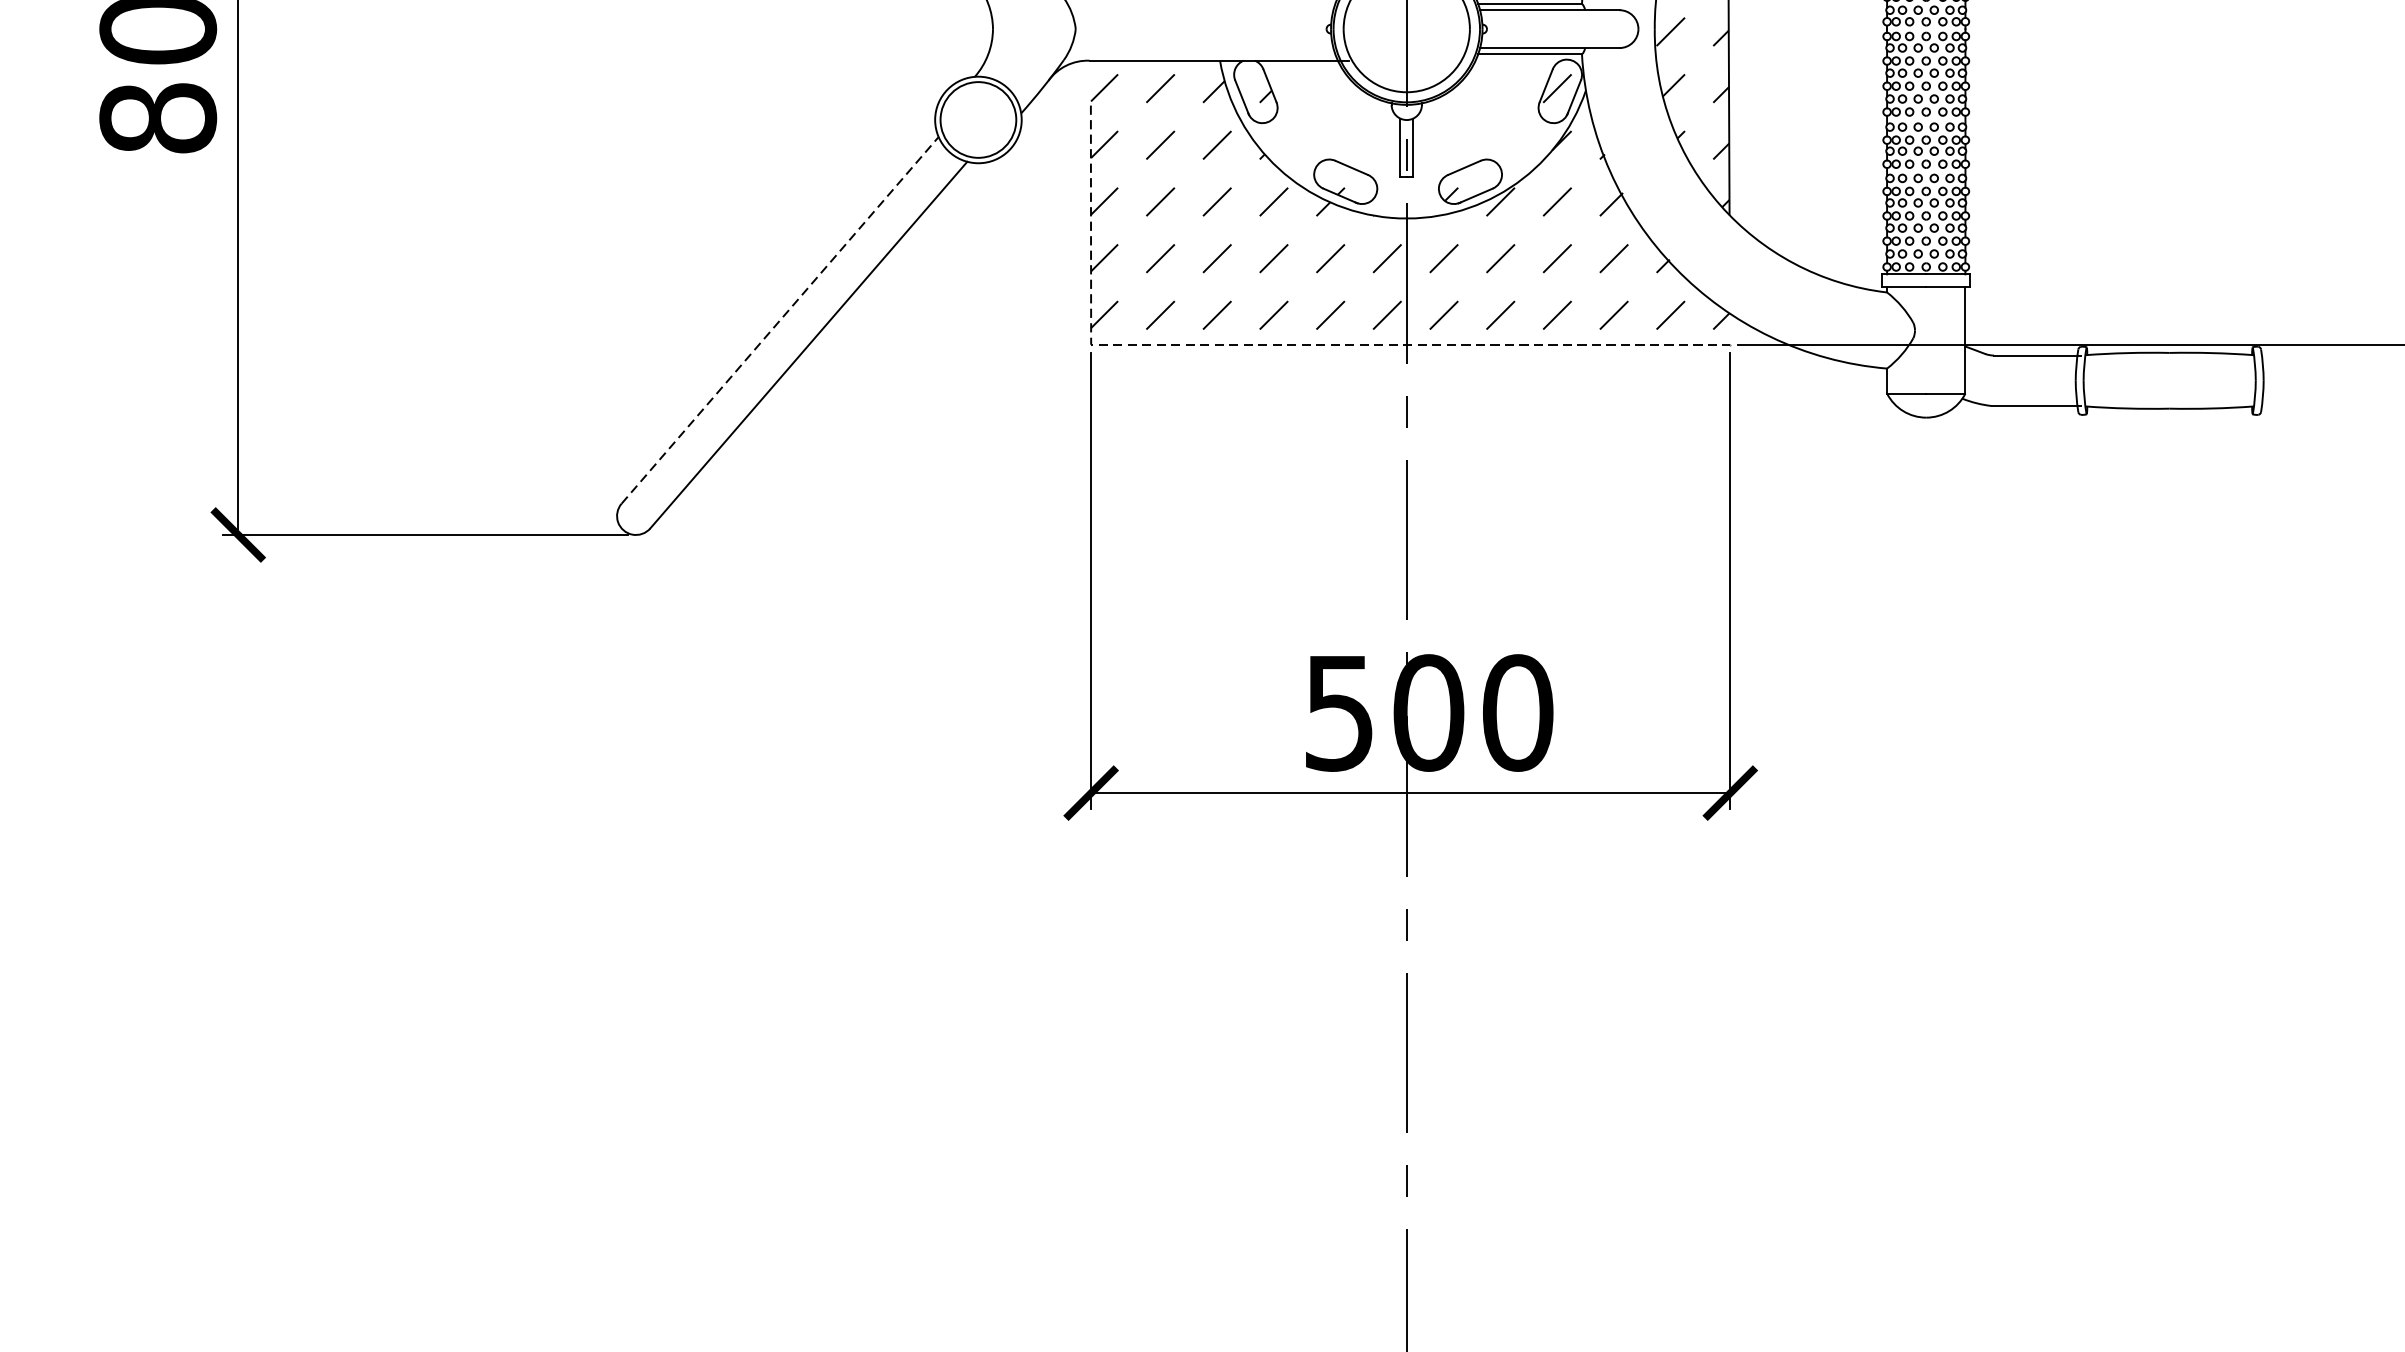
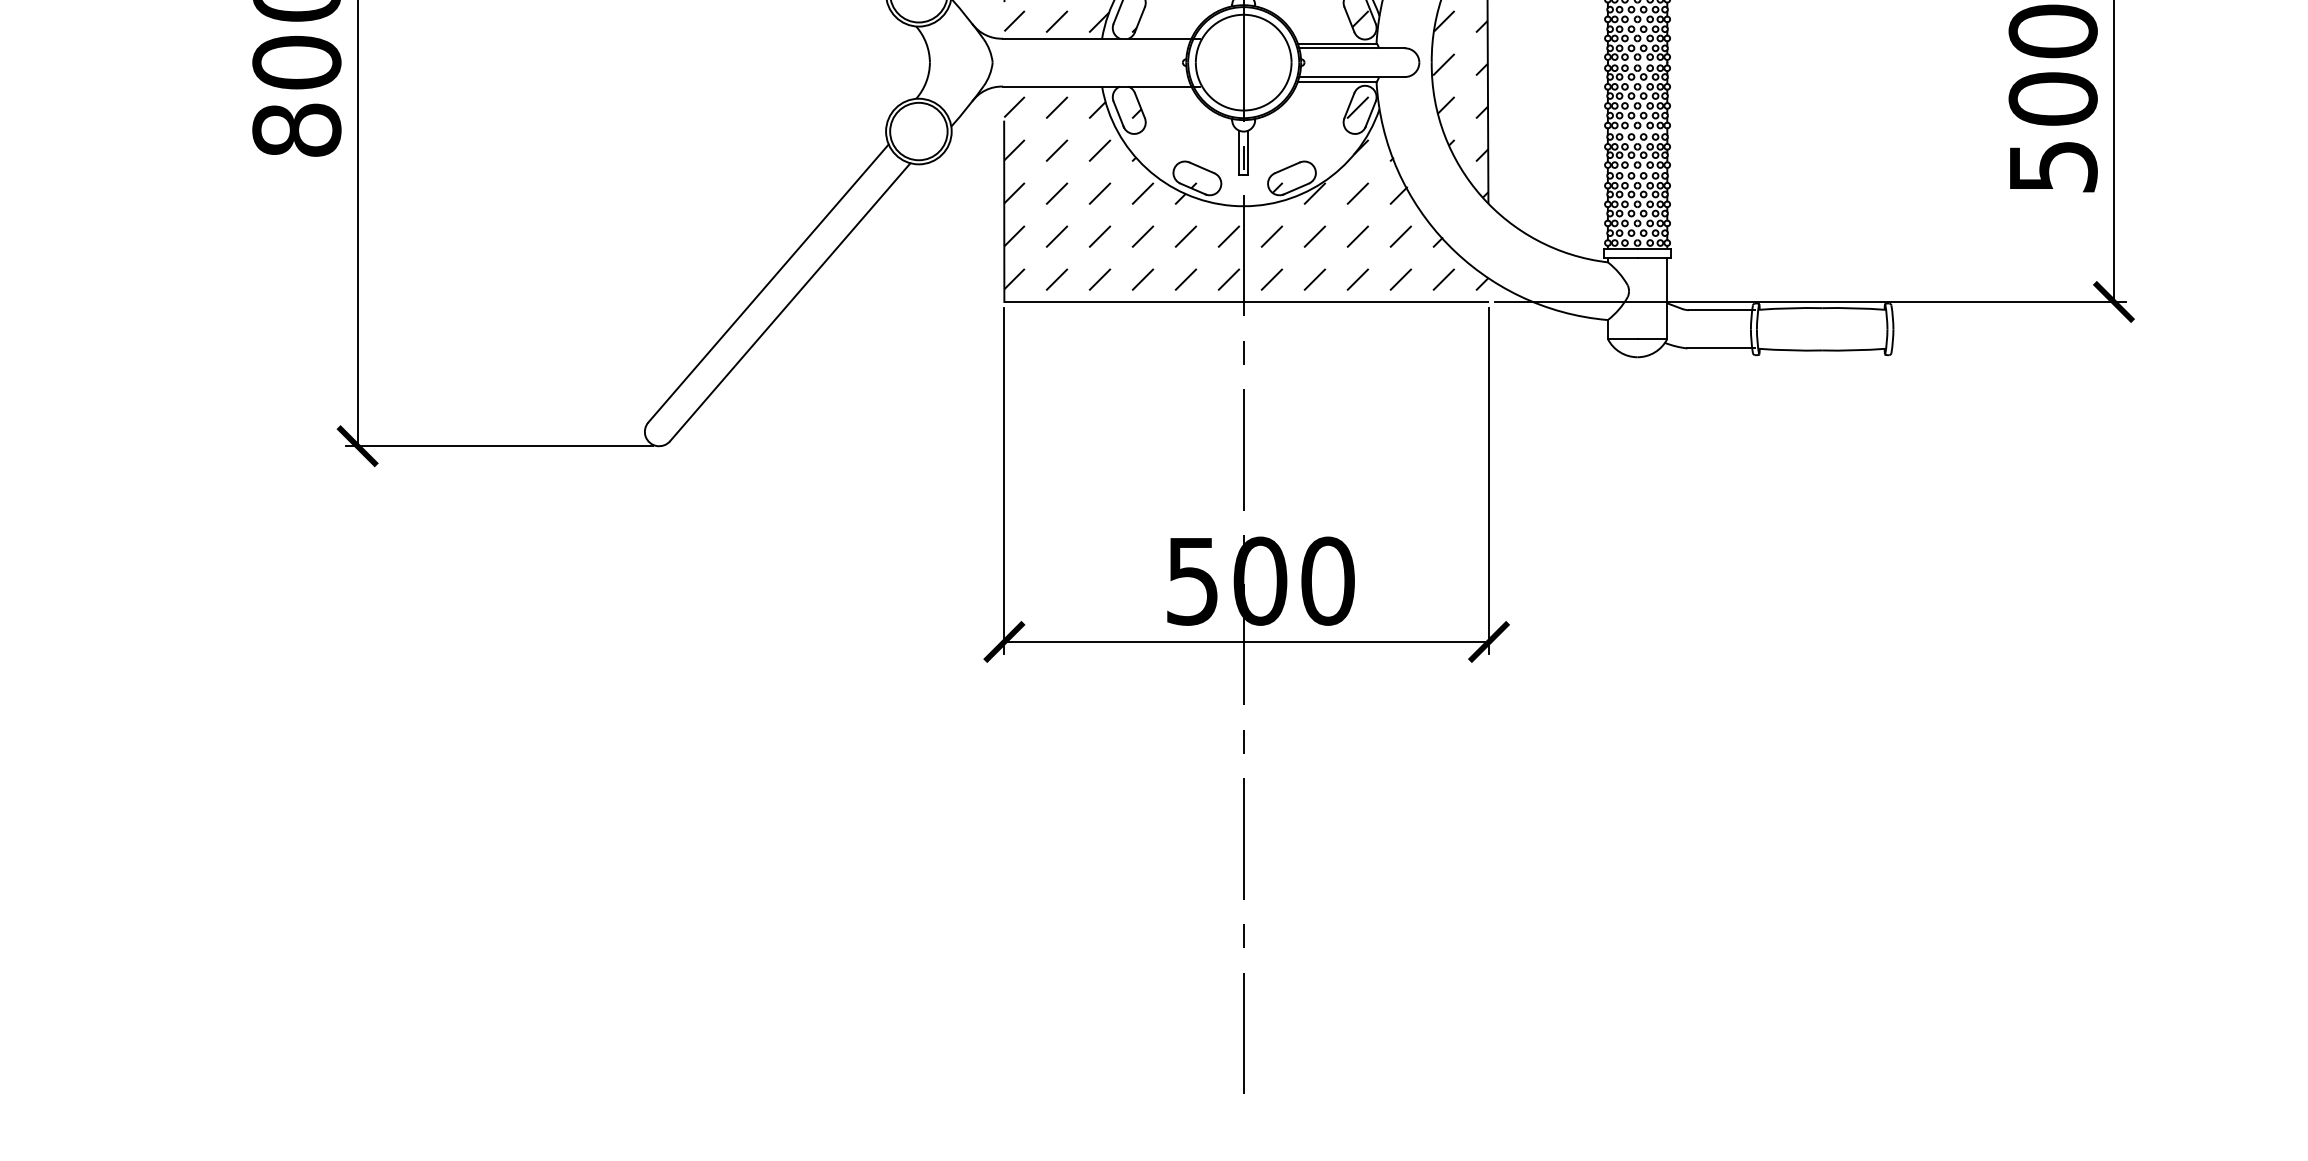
line: (780, 320) -> (768, 283), dashed -> solid
line: (1291, 345) -> (1156, 302), dashed -> solid

